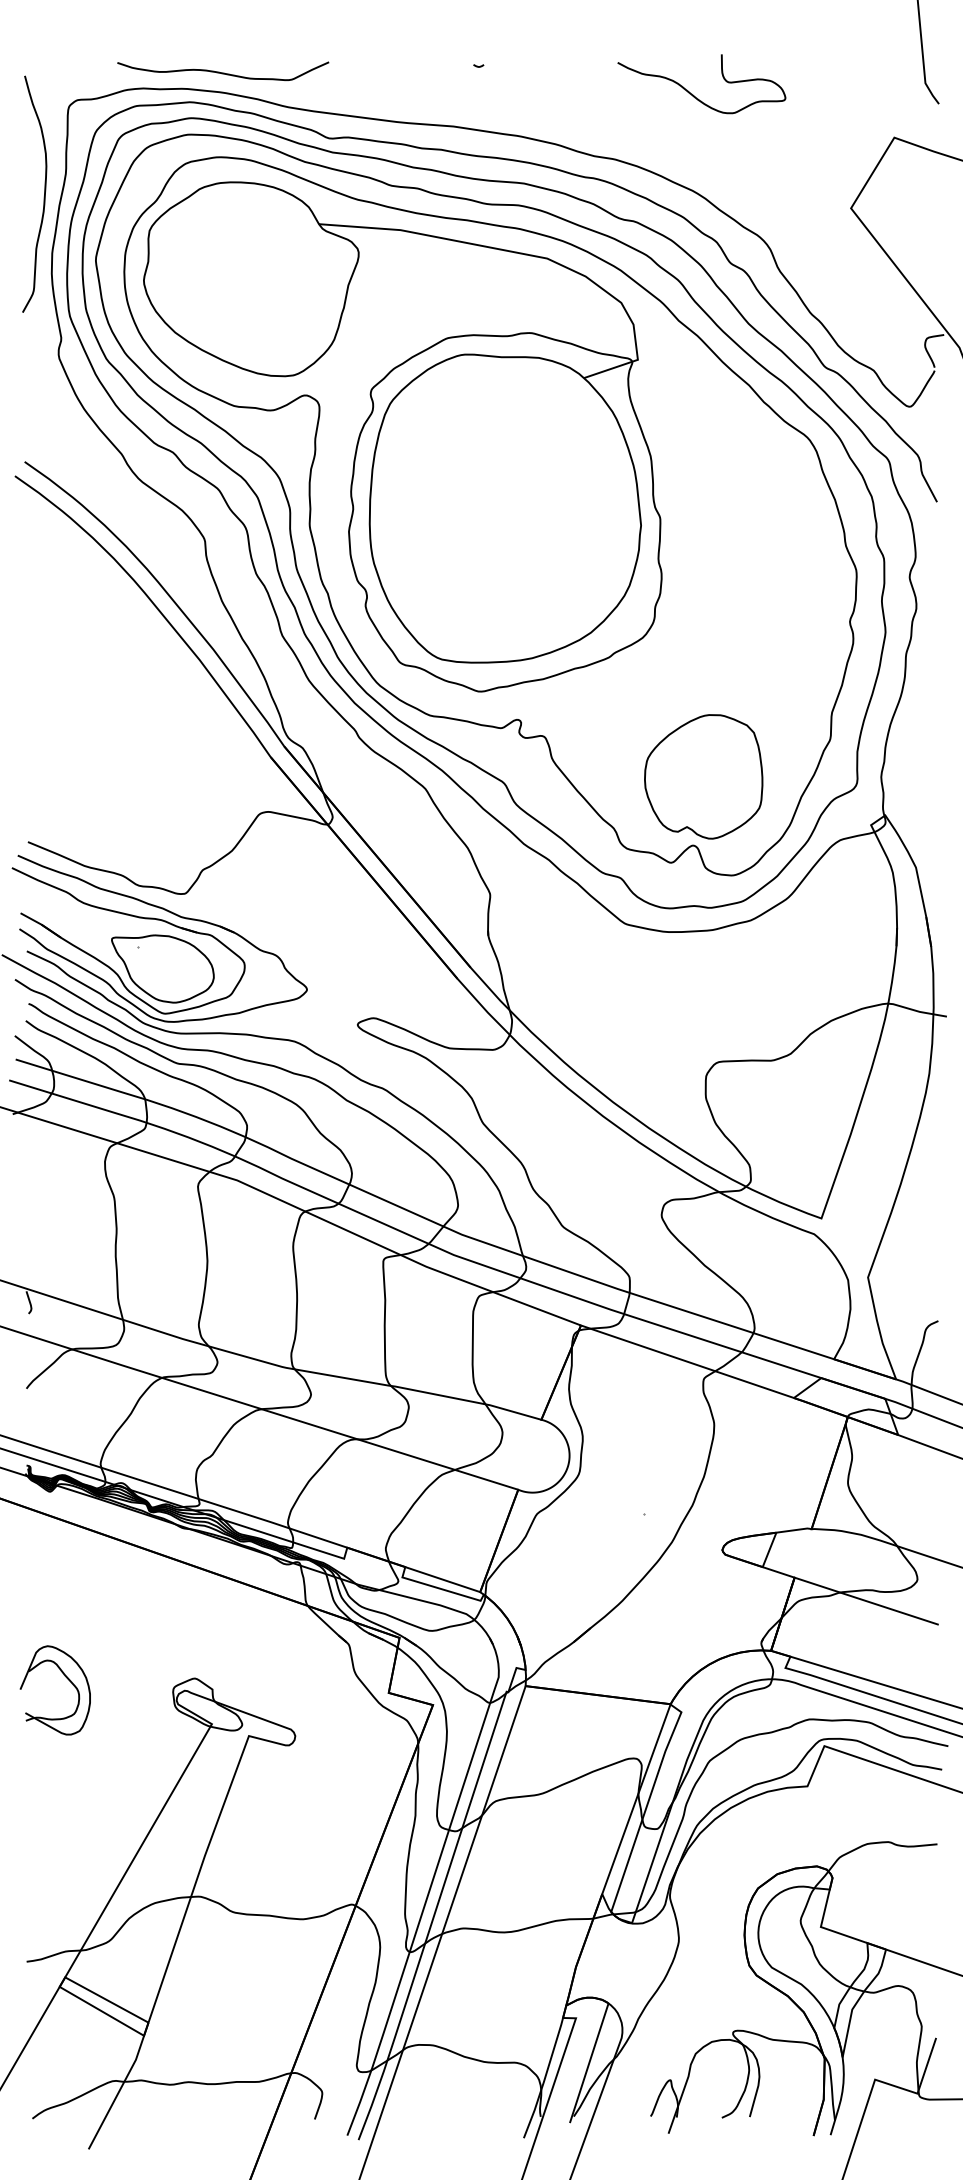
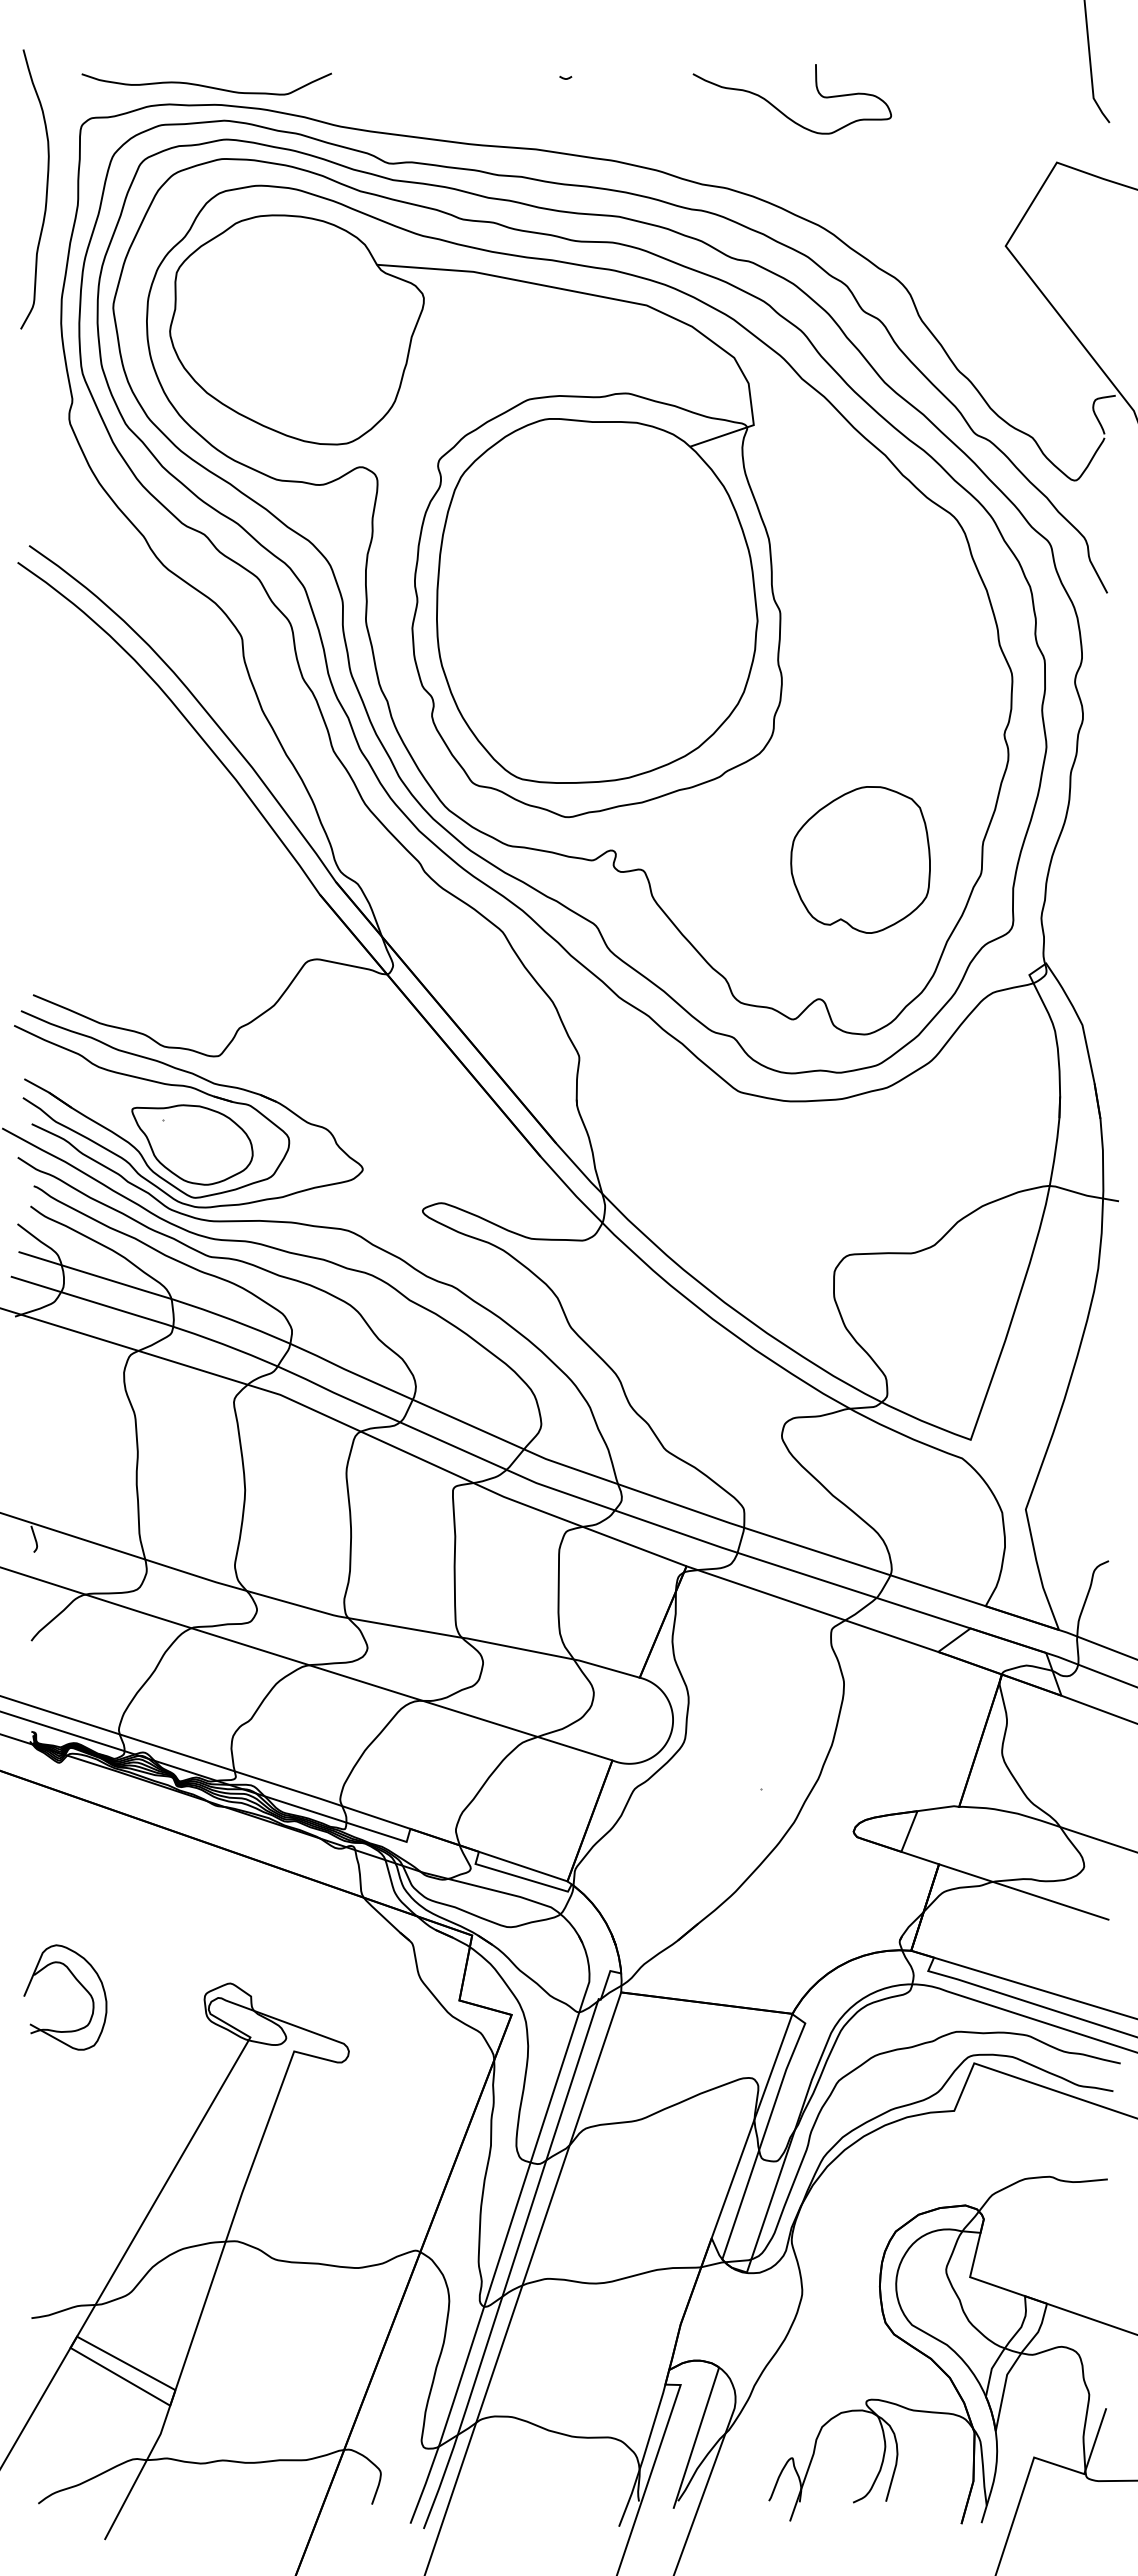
curve: (222, 72) -> (206, 85), moved
curve: (694, 95) -> (783, 112), moved
curve: (44, 194) -> (46, 189), moved
part: (703, 776) -> (860, 859), moved

